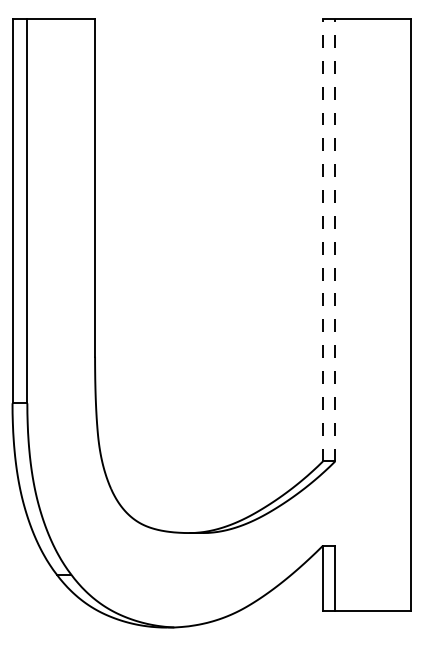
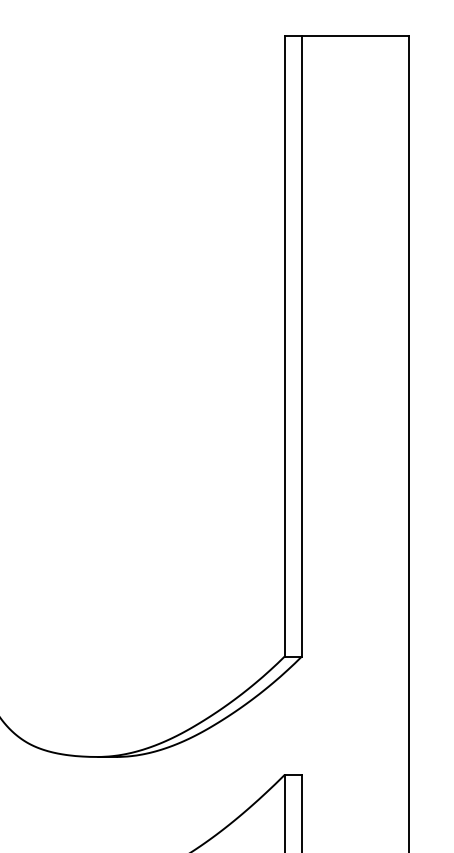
line: (322, 239) -> (284, 344), dashed -> solid
line: (335, 239) -> (302, 344), dashed -> solid

